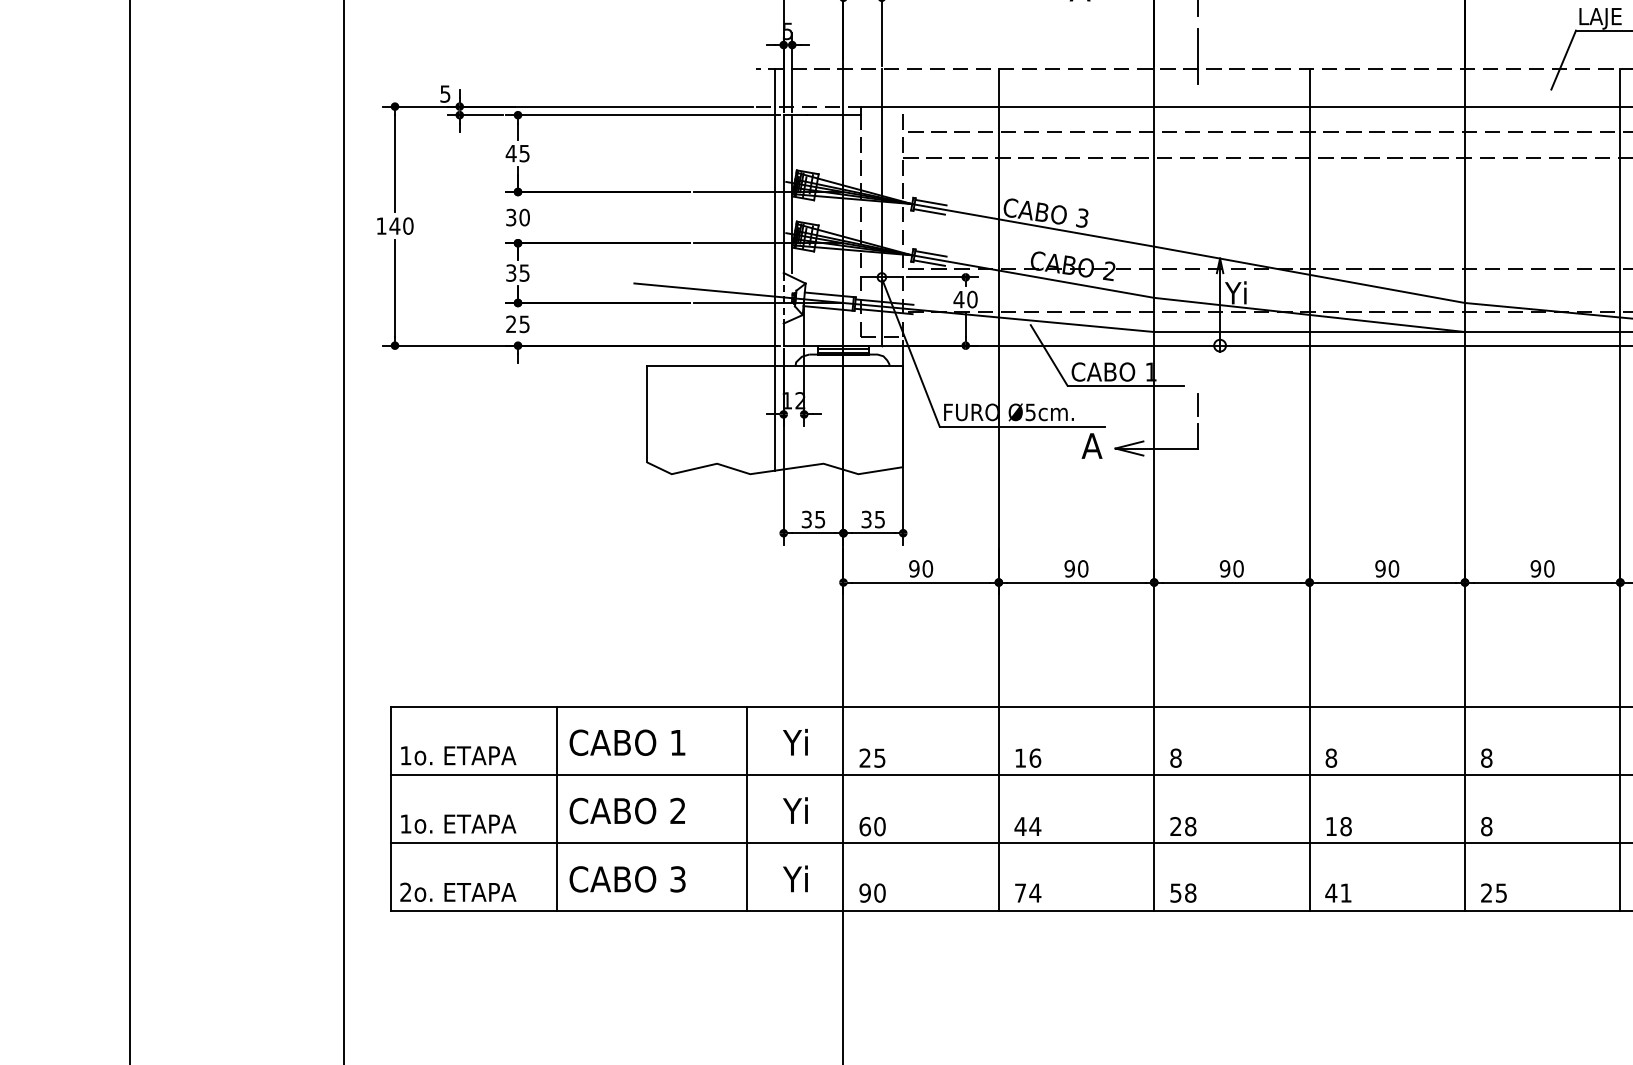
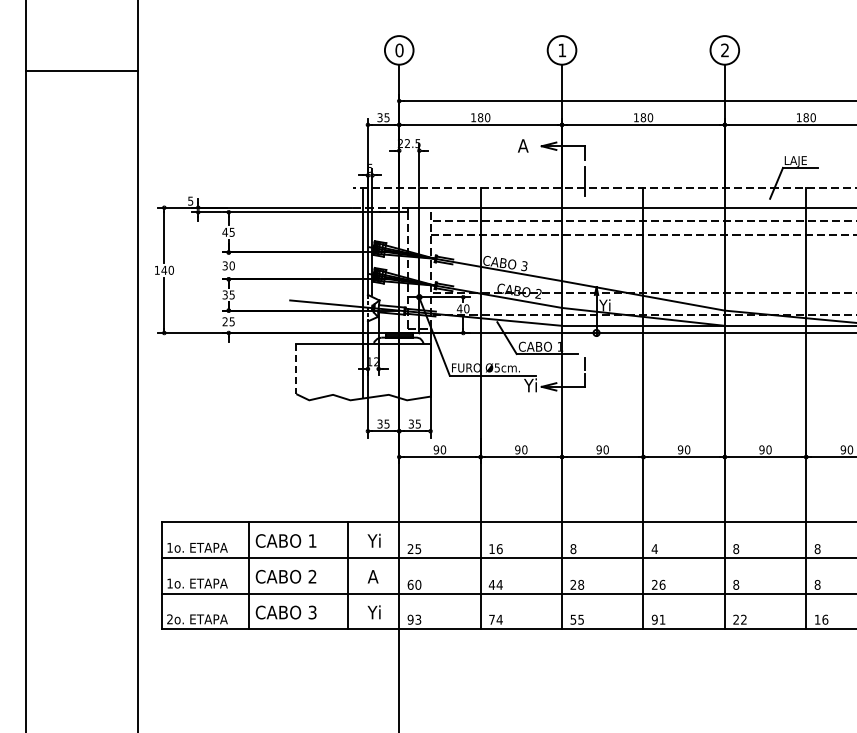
line: (647, 415) -> (296, 369), solid -> dashed
text: (1093, 445) -> (530, 385), A -> Yi
text: (1330, 758) -> (654, 549), 8 -> 4
text: (794, 810) -> (373, 576), Yi -> A
text: (1338, 825) -> (658, 584), 18 -> 26
text: (880, 892) -> (418, 619), 90 -> 93
text: (1191, 892) -> (581, 619), 58 -> 55
text: (1330, 892) -> (654, 619), 41 -> 91
text: (1500, 892) -> (743, 619), 25 -> 22

